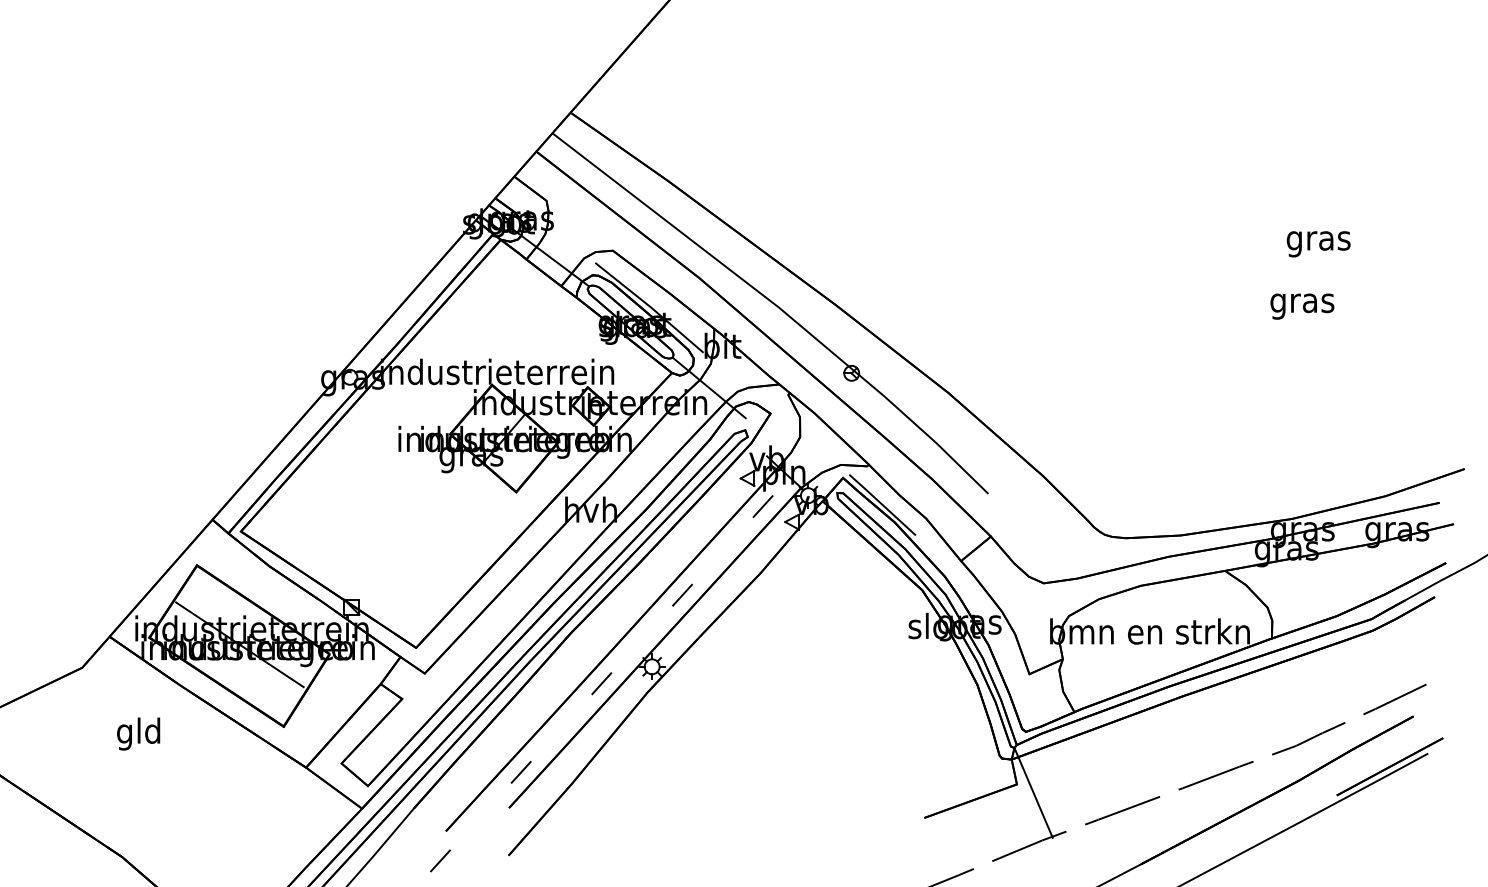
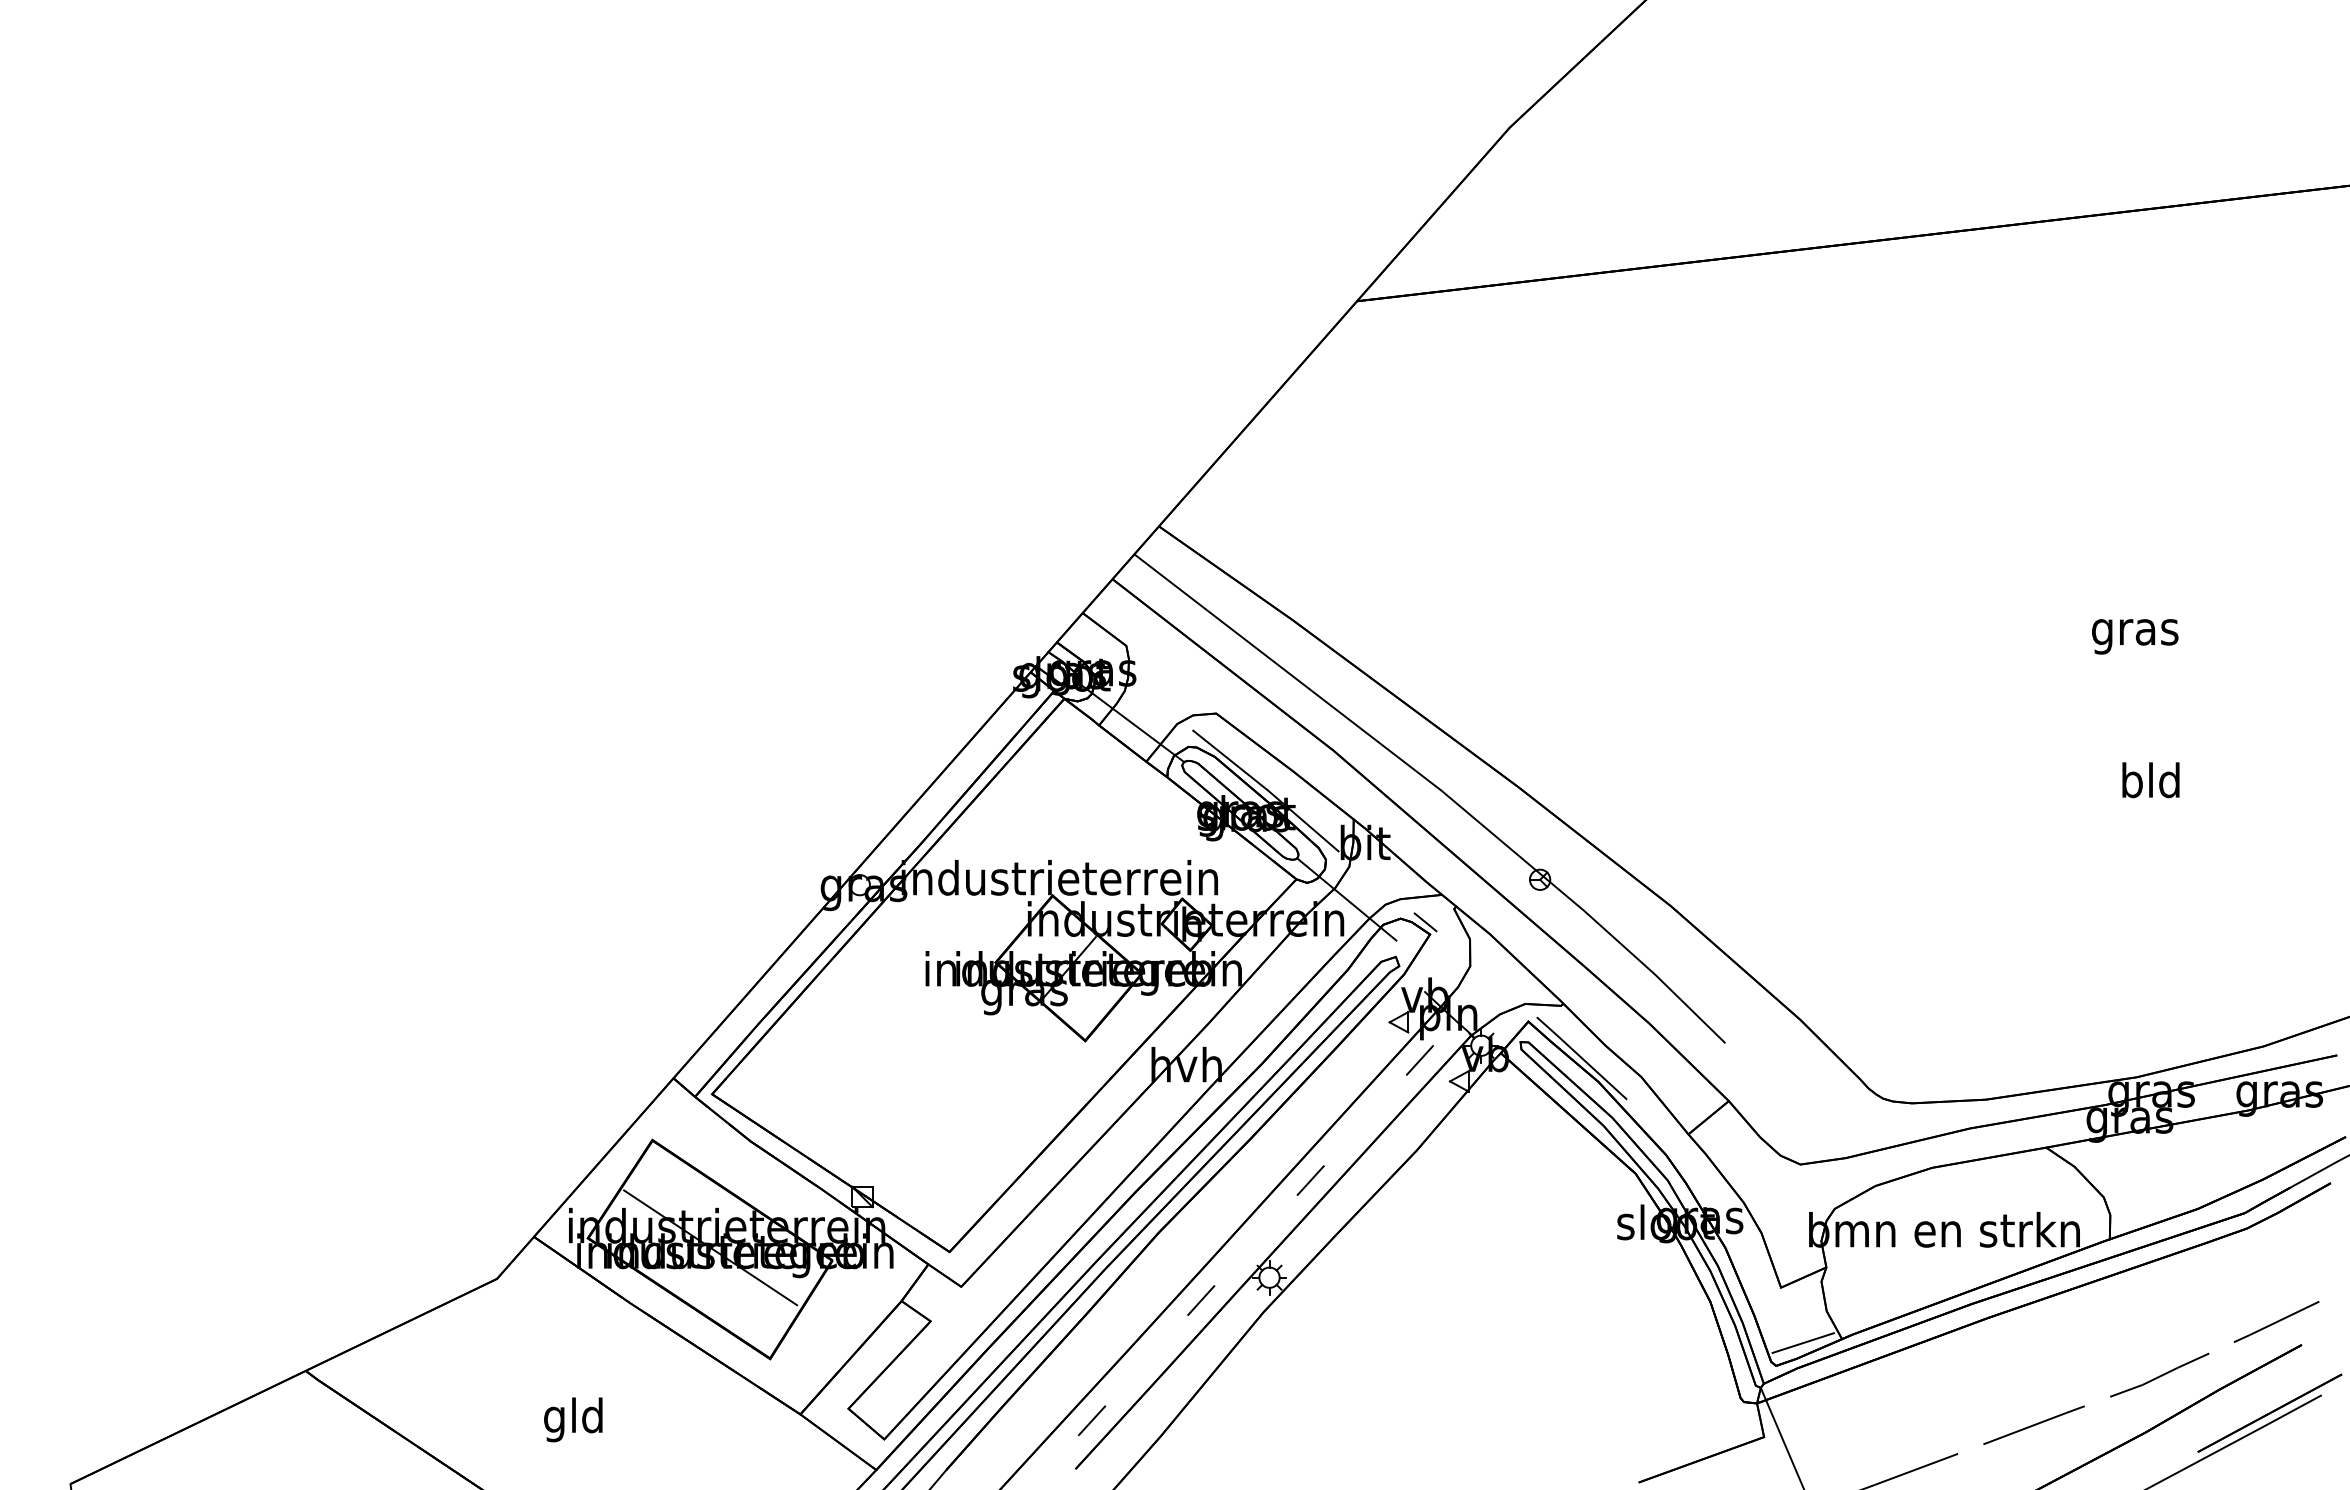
text: (1318, 244) -> (2135, 636), moved
text: (1301, 303) -> (2150, 784), gras -> bld
line: (767, 404) -> (1425, 922), added
line: (1045, 714) -> (1802, 1342), added
text: (138, 733) -> (573, 1419), moved

